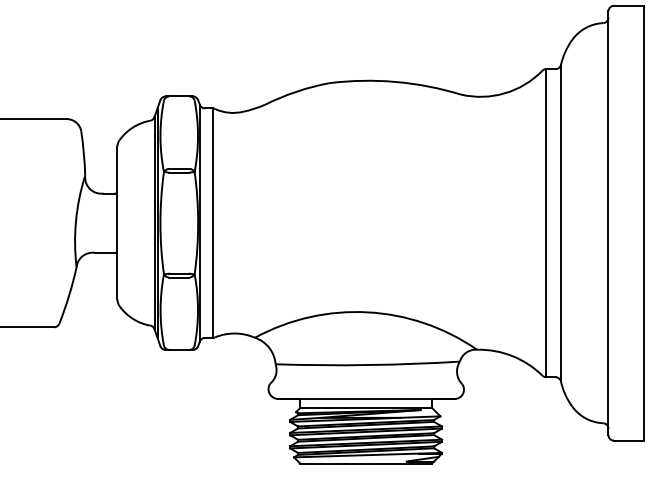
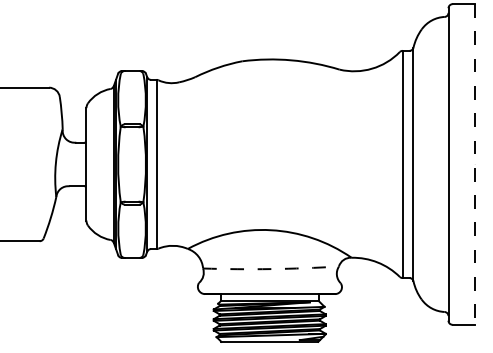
line: (643, 223) -> (474, 164), solid -> dashed
arc: (368, 365) -> (271, 269), solid -> dashed

